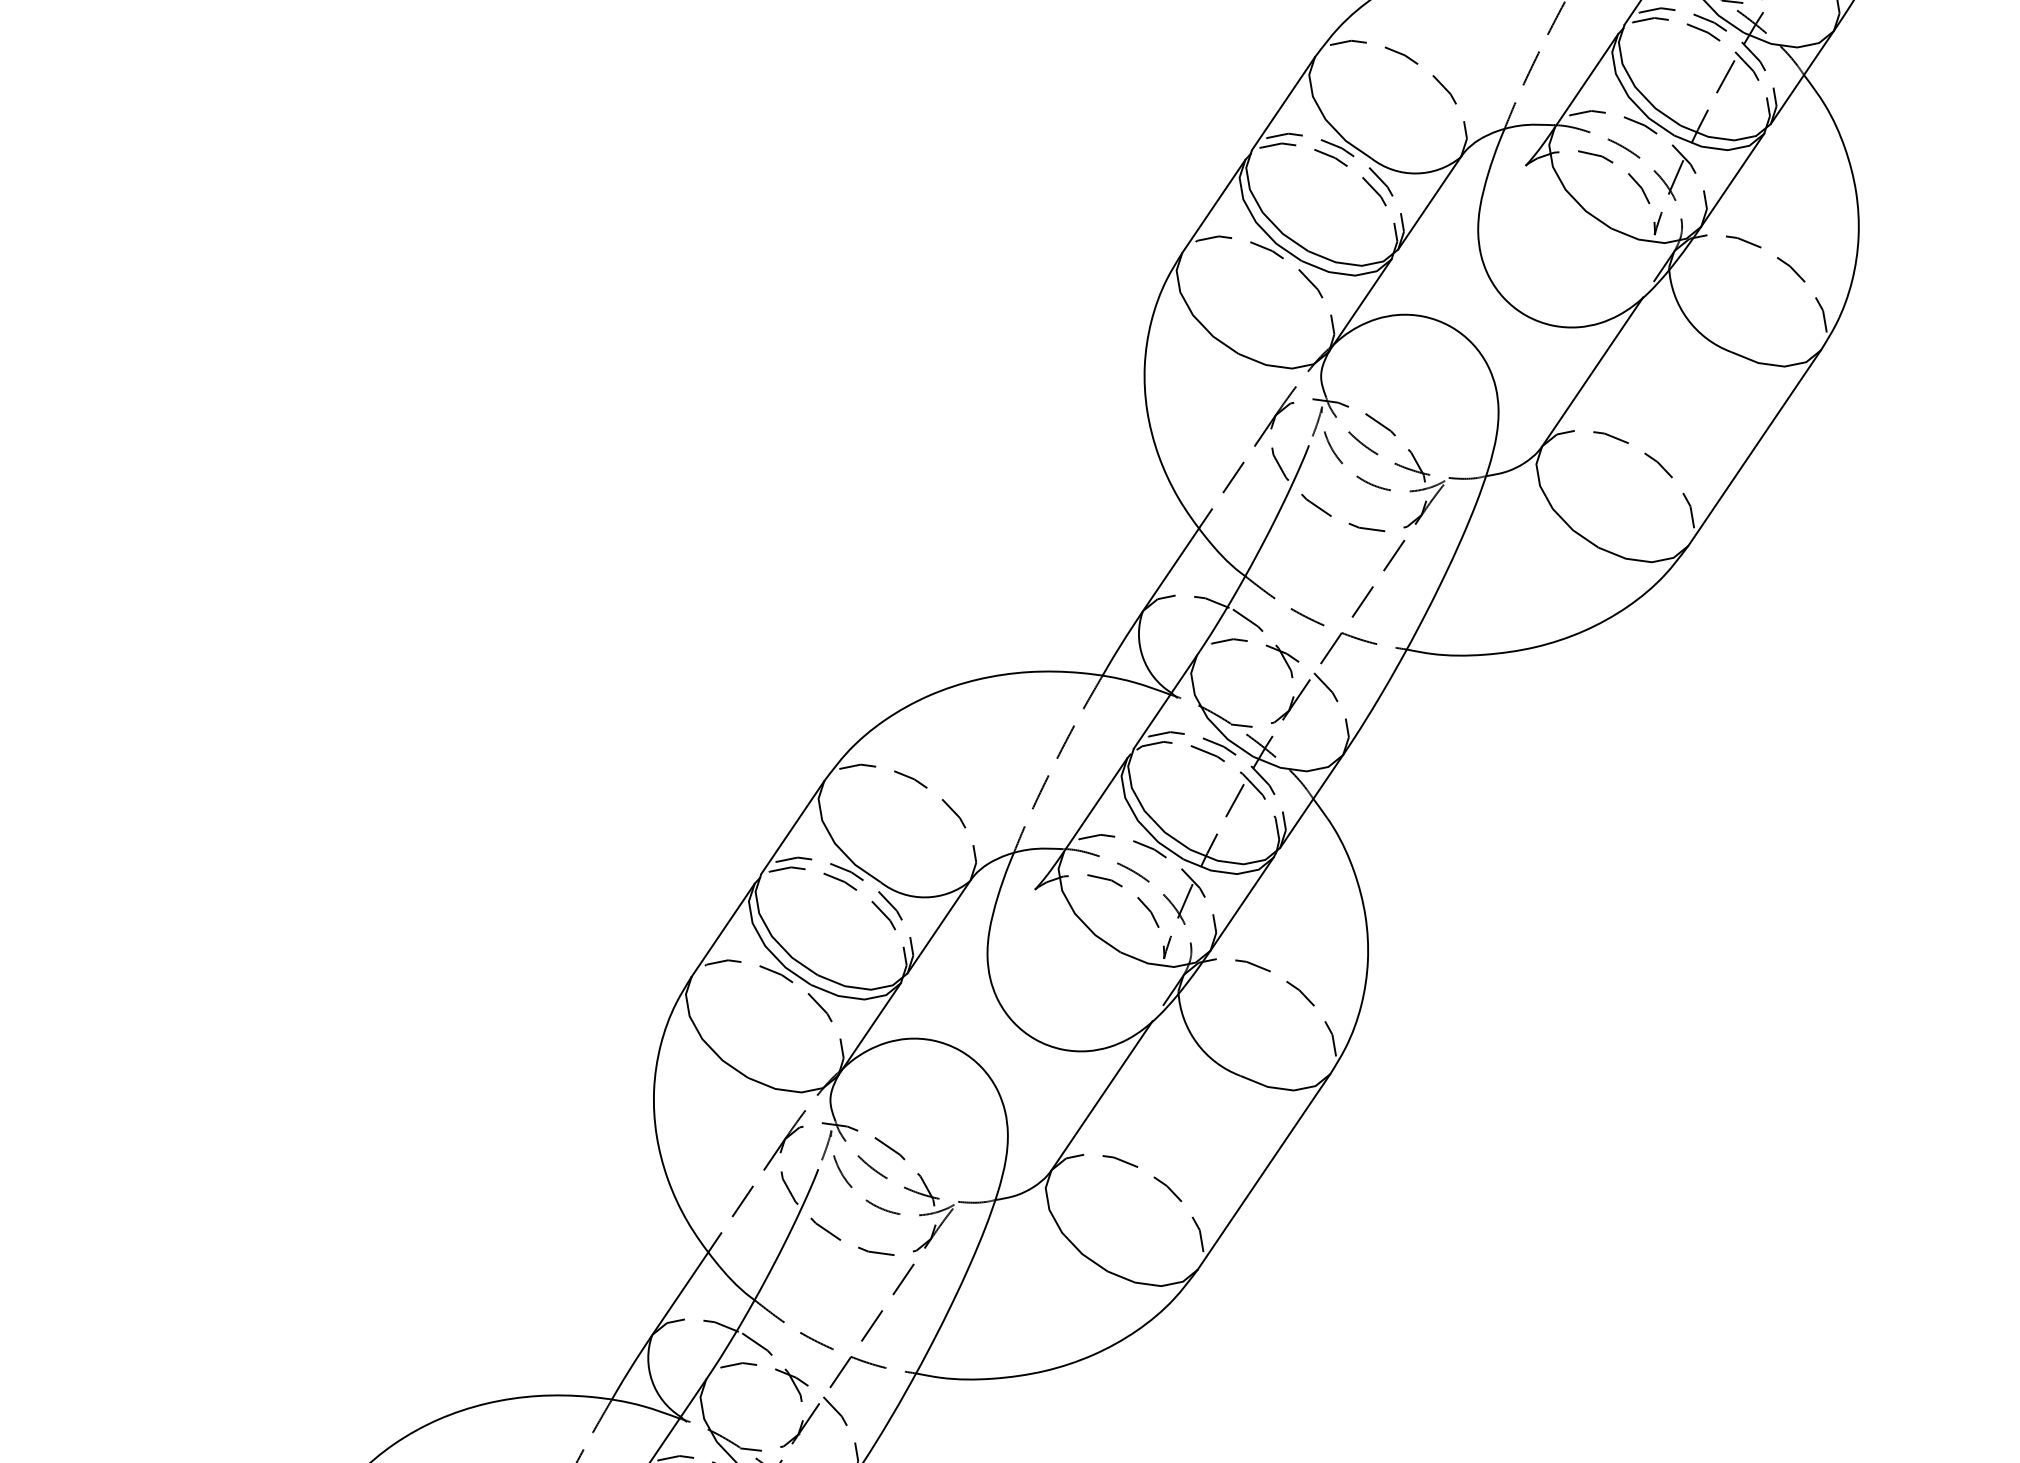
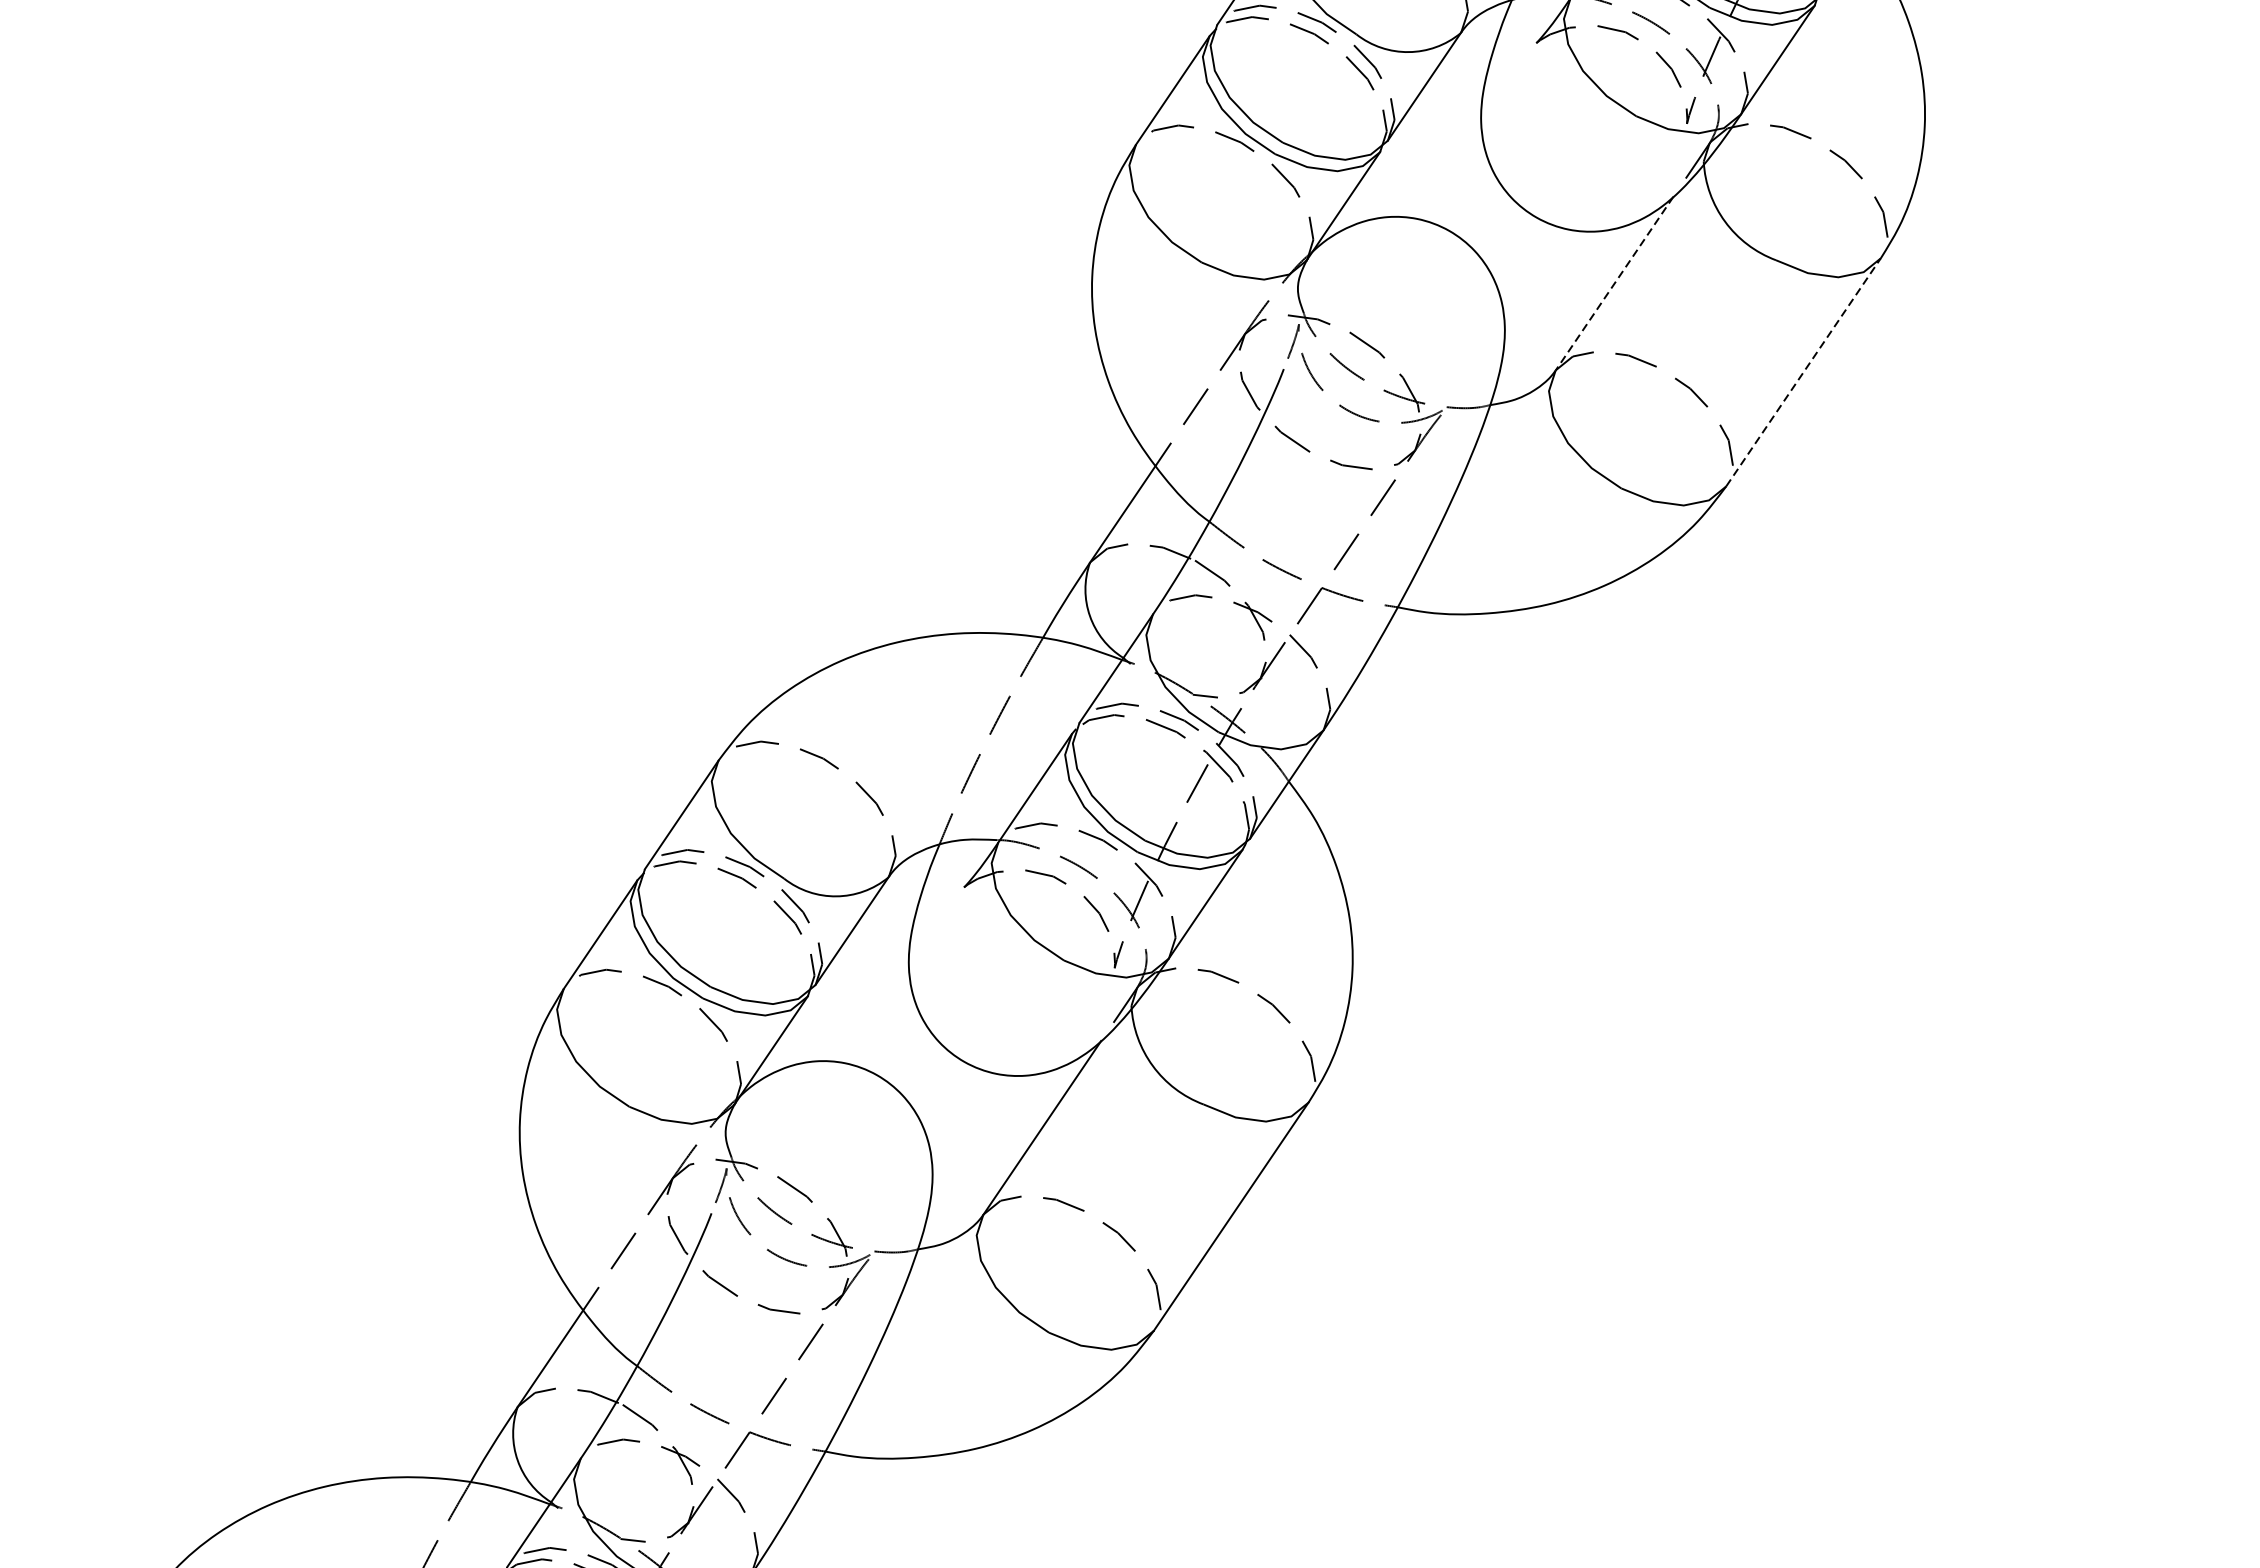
line: (1592, 372) -> (1614, 284), solid -> dashed
line: (1755, 447) -> (1804, 371), solid -> dashed

